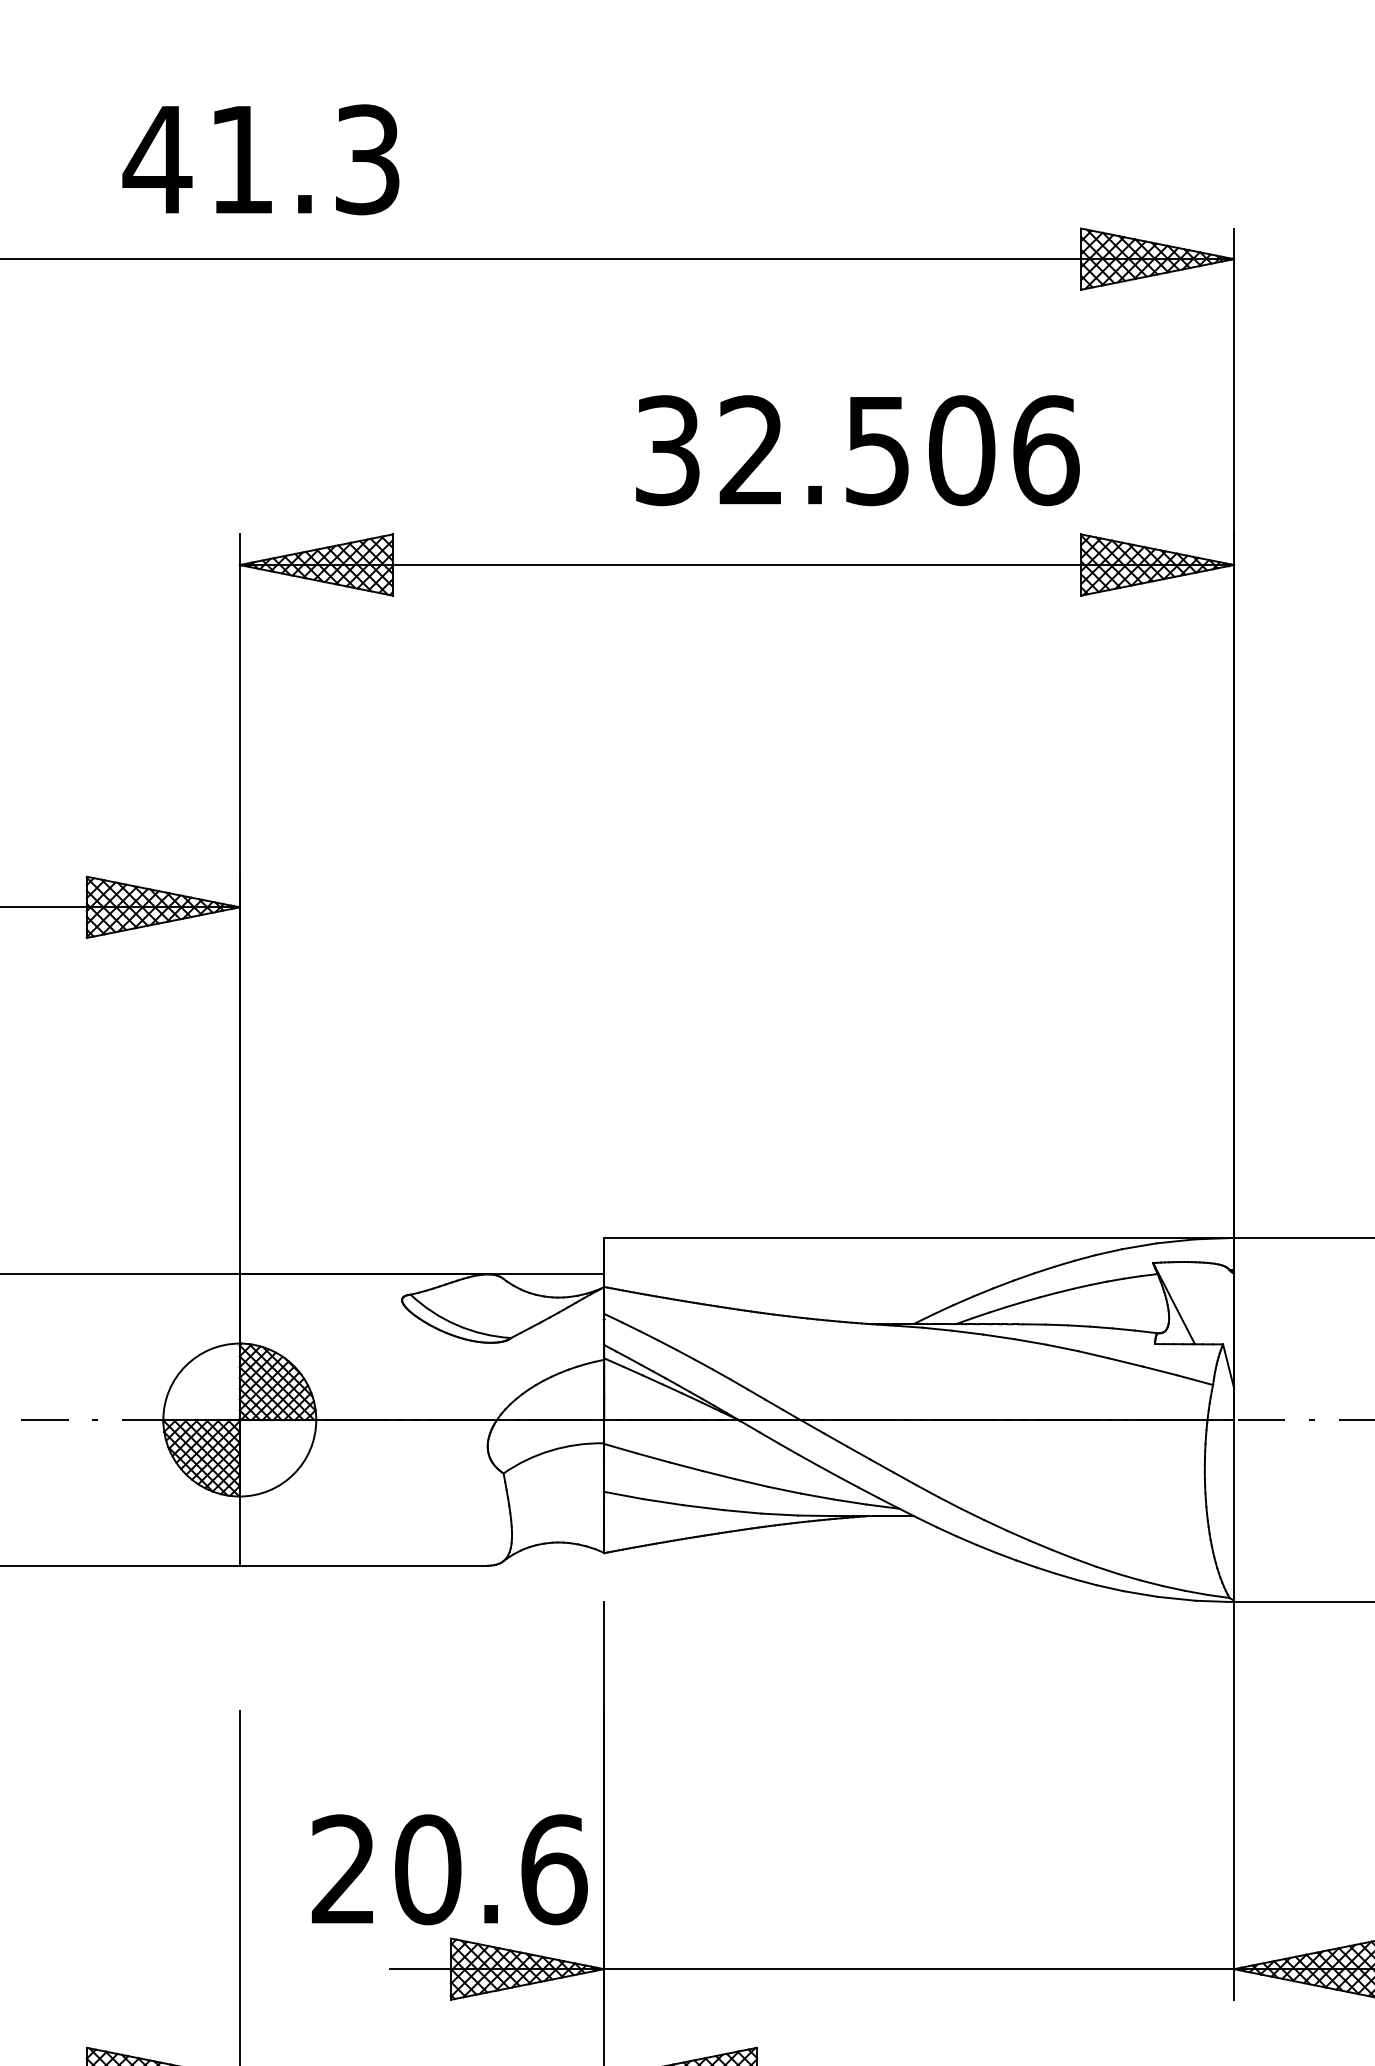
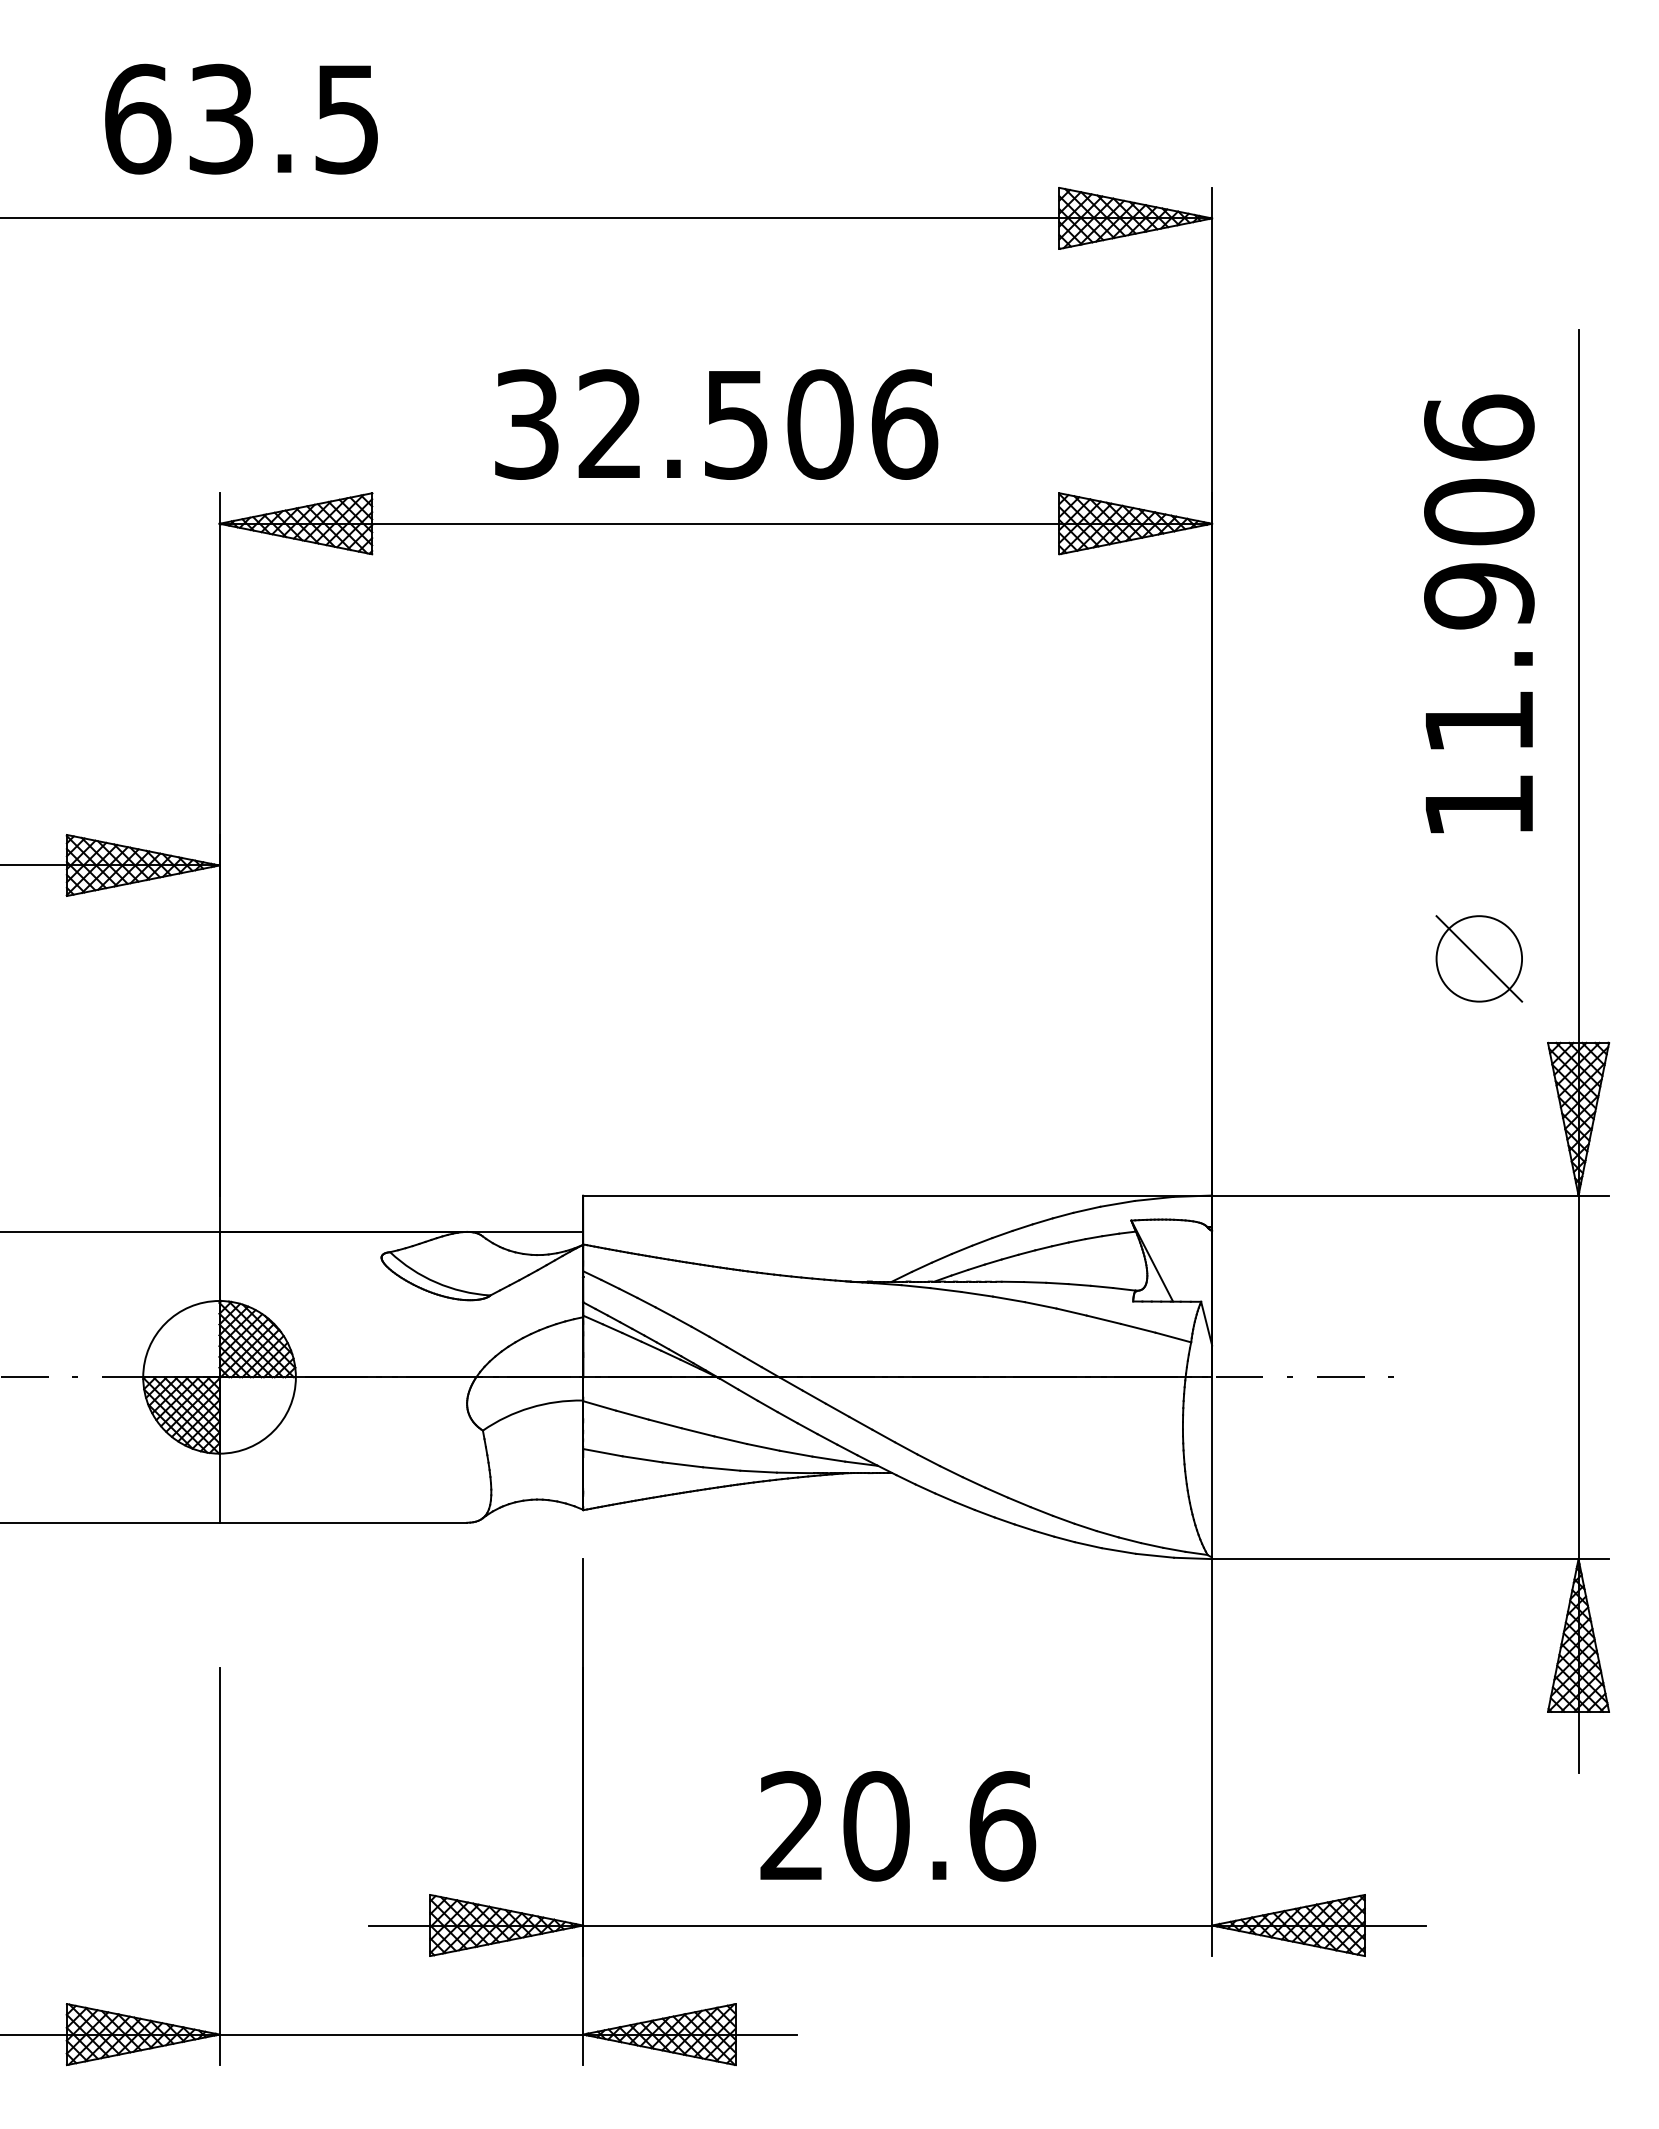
text: (260, 159) -> (240, 118), 41.3 -> 63.5
text: (857, 450) -> (716, 424), moved
text: (450, 1869) -> (898, 1826), moved

